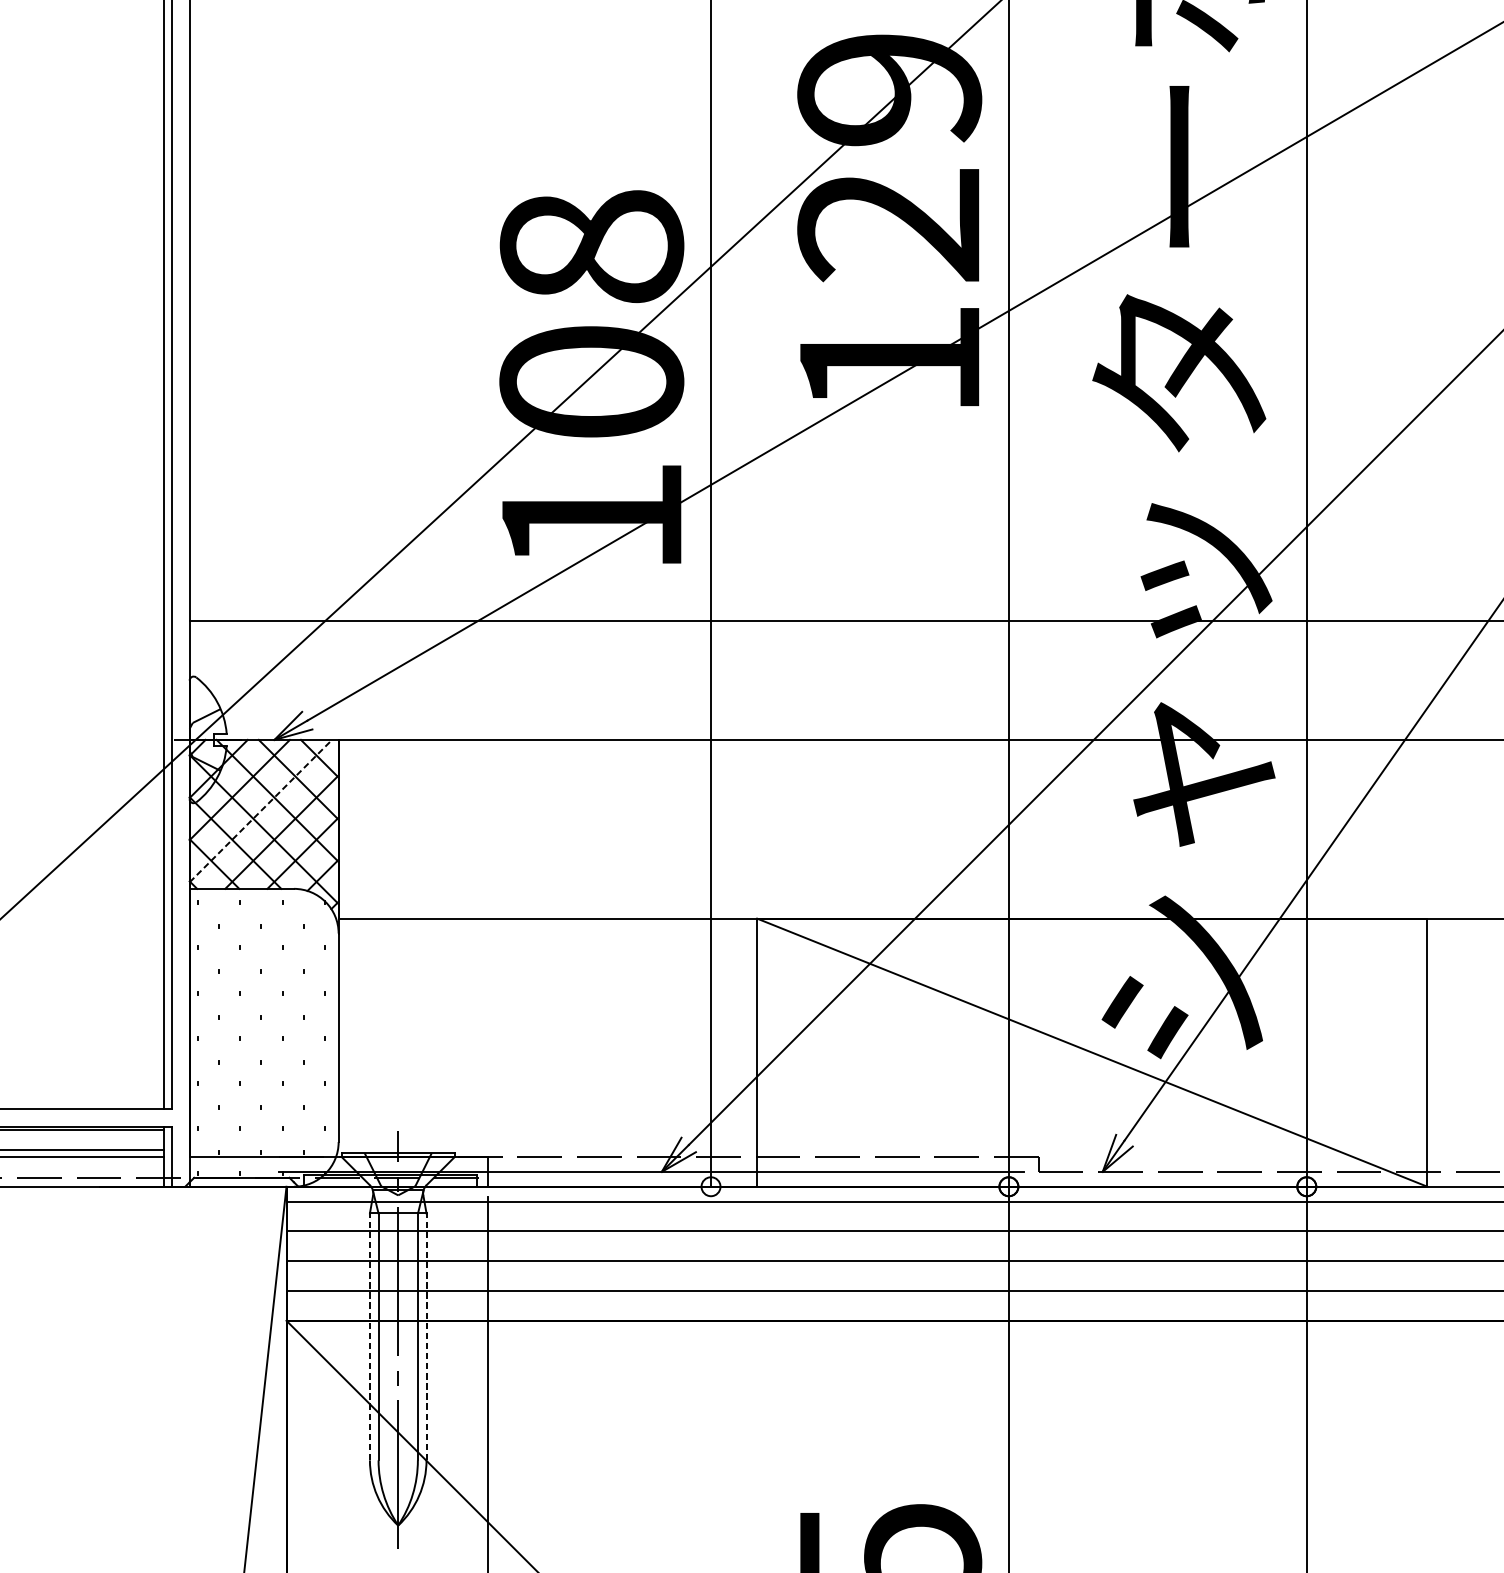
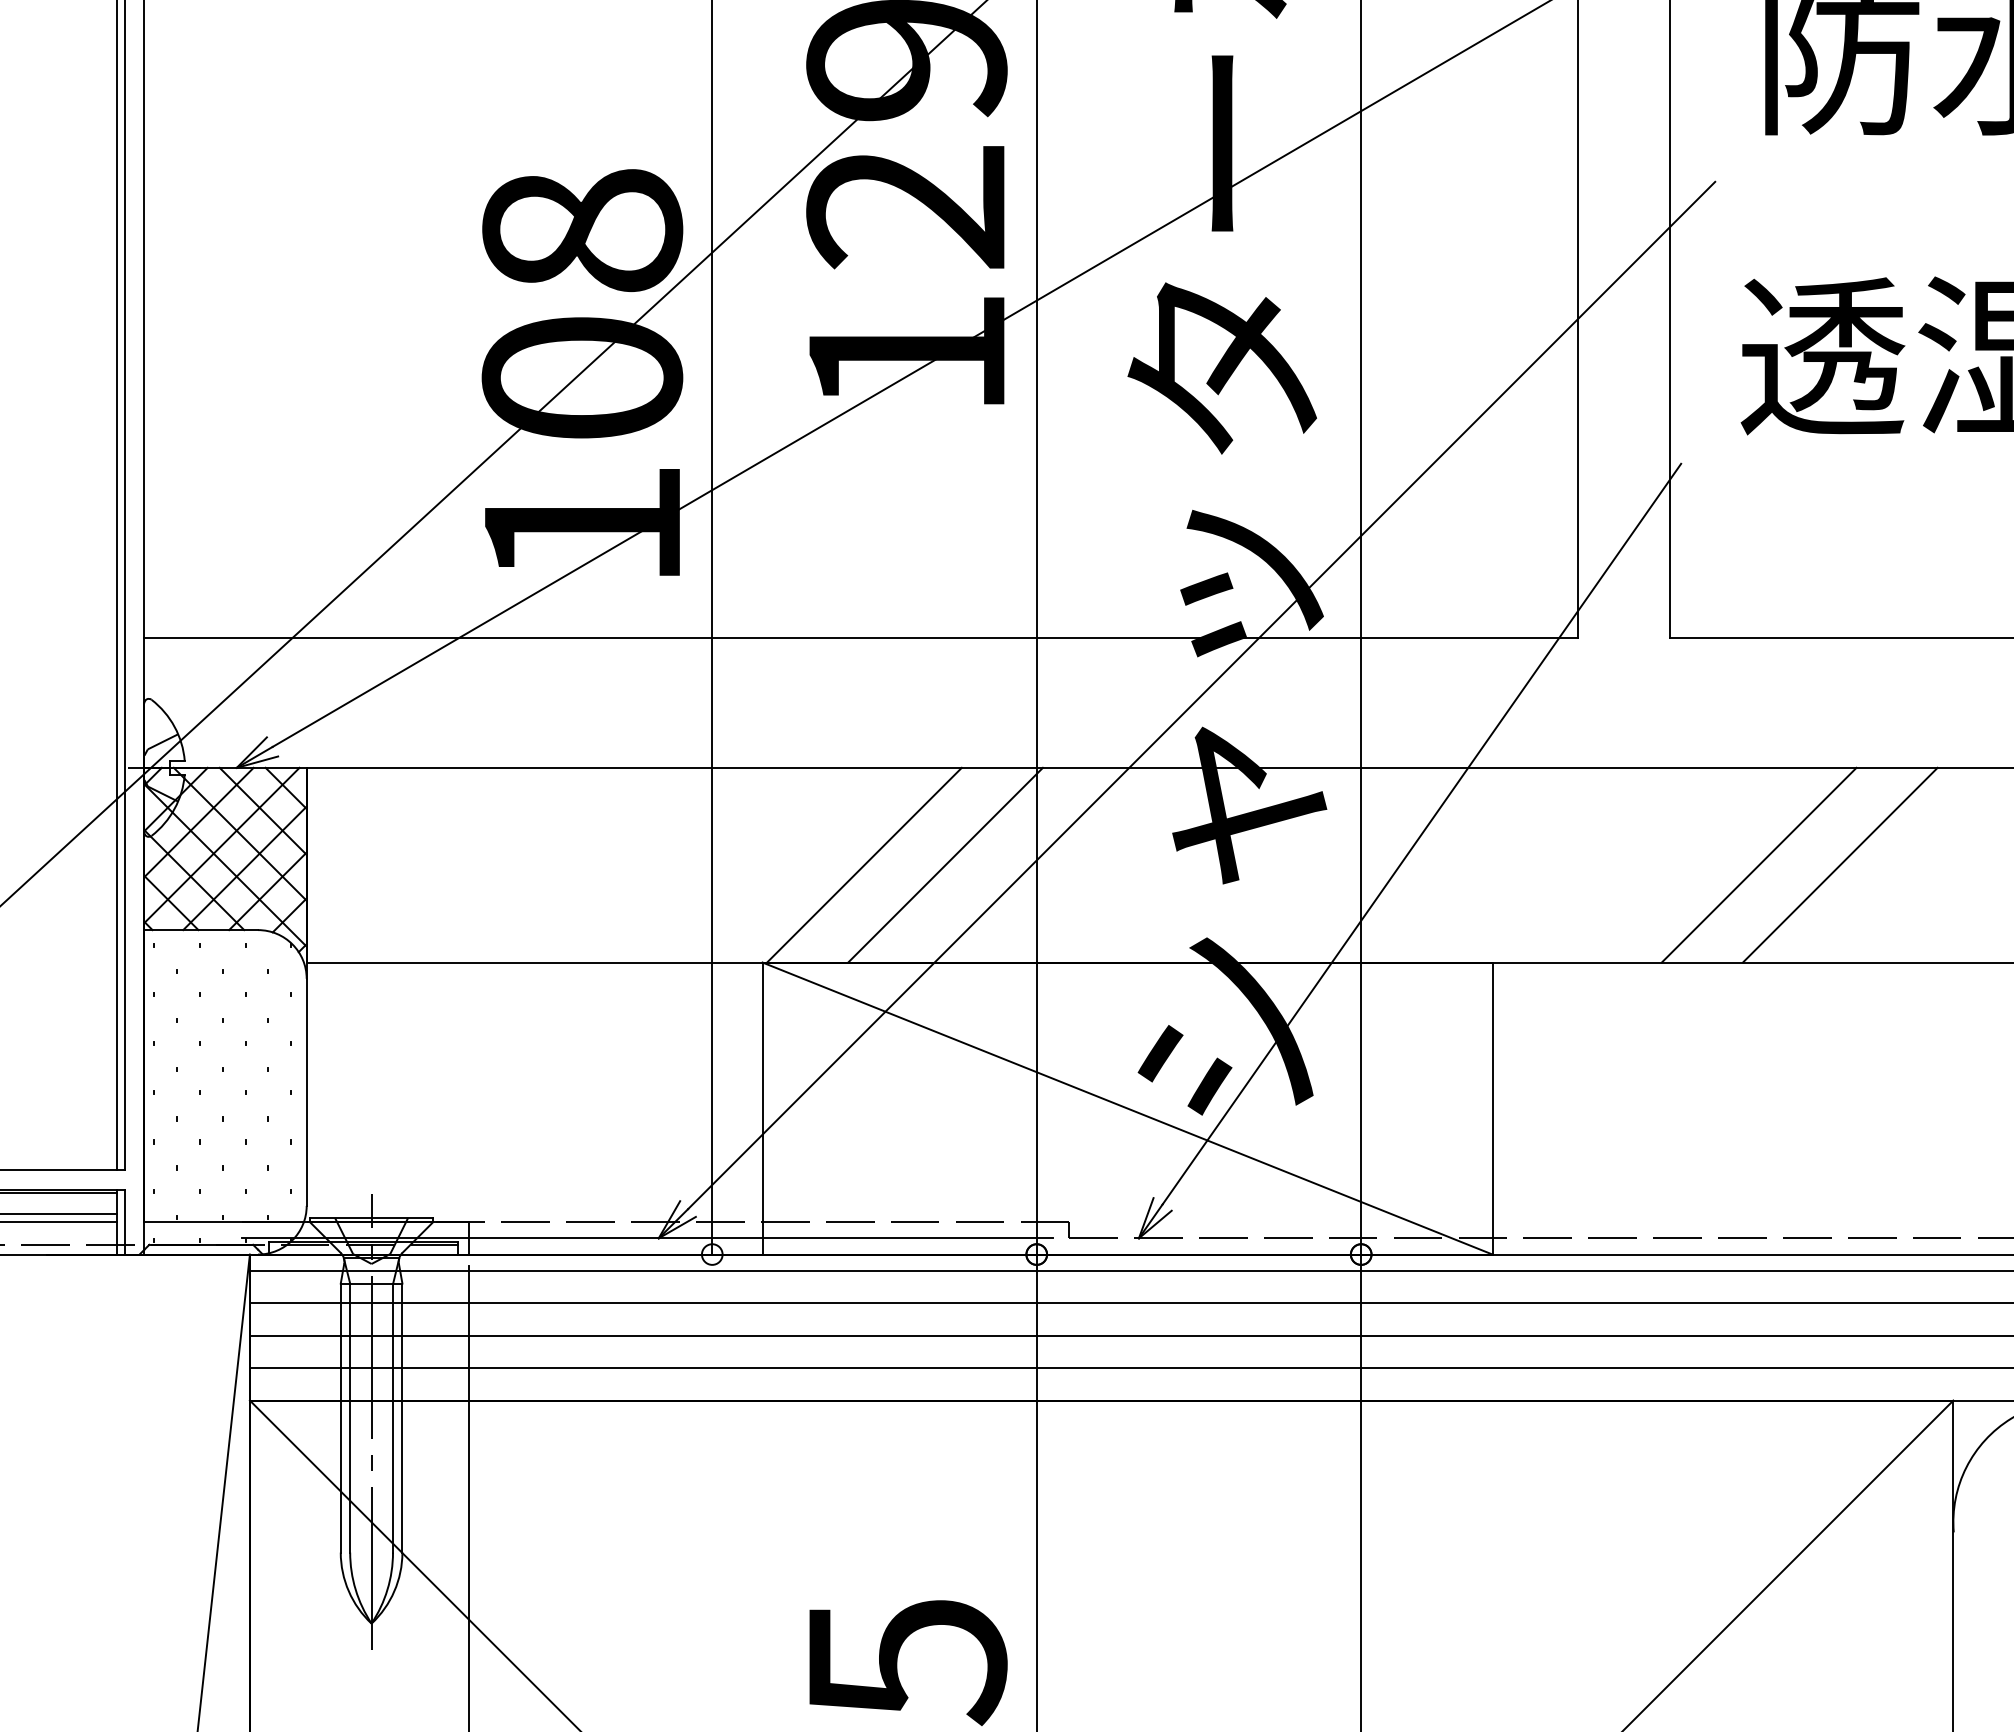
line: (261, 811) -> (222, 845), dashed -> solid
line: (850, 828) -> (864, 864), added
line: (925, 828) -> (945, 864), added
line: (369, 1336) -> (340, 1417), dashed -> solid
line: (426, 1336) -> (402, 1417), dashed -> solid

